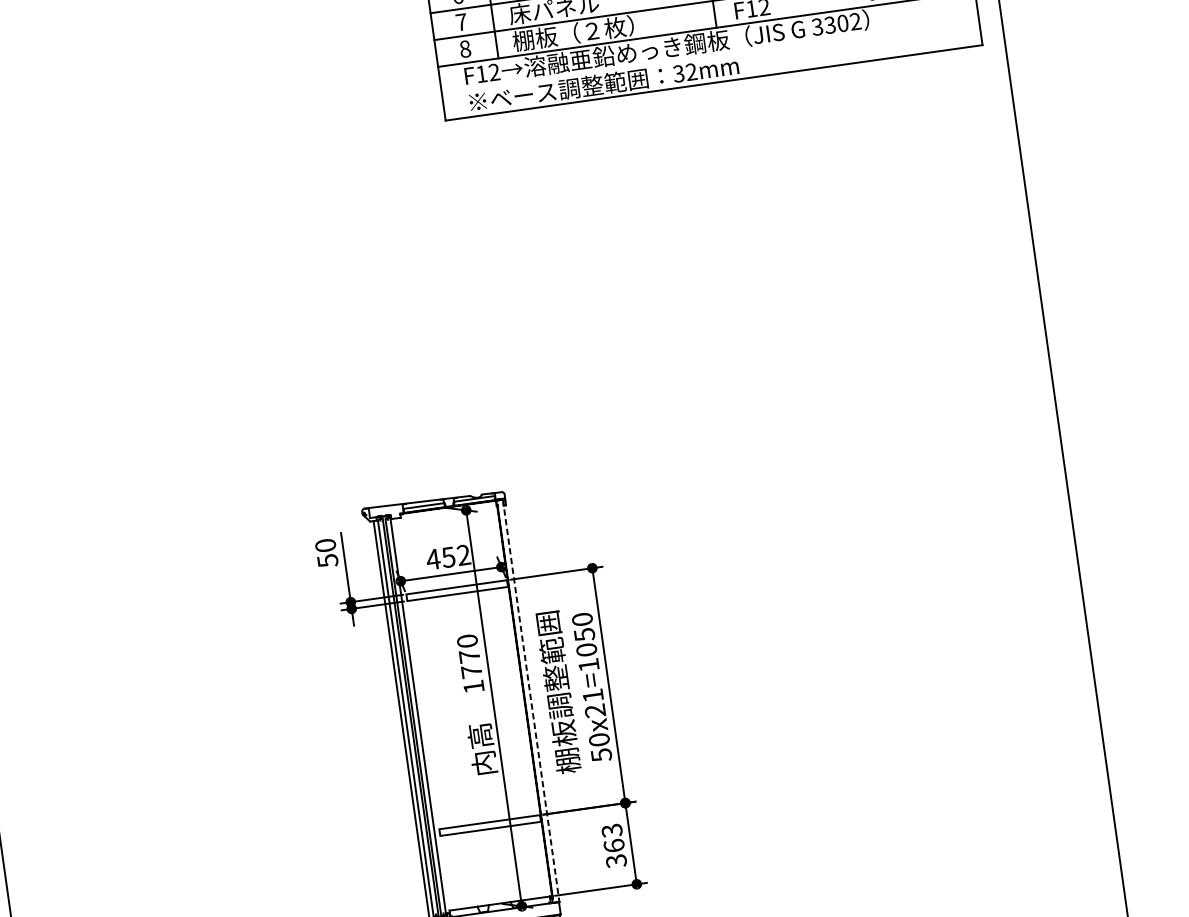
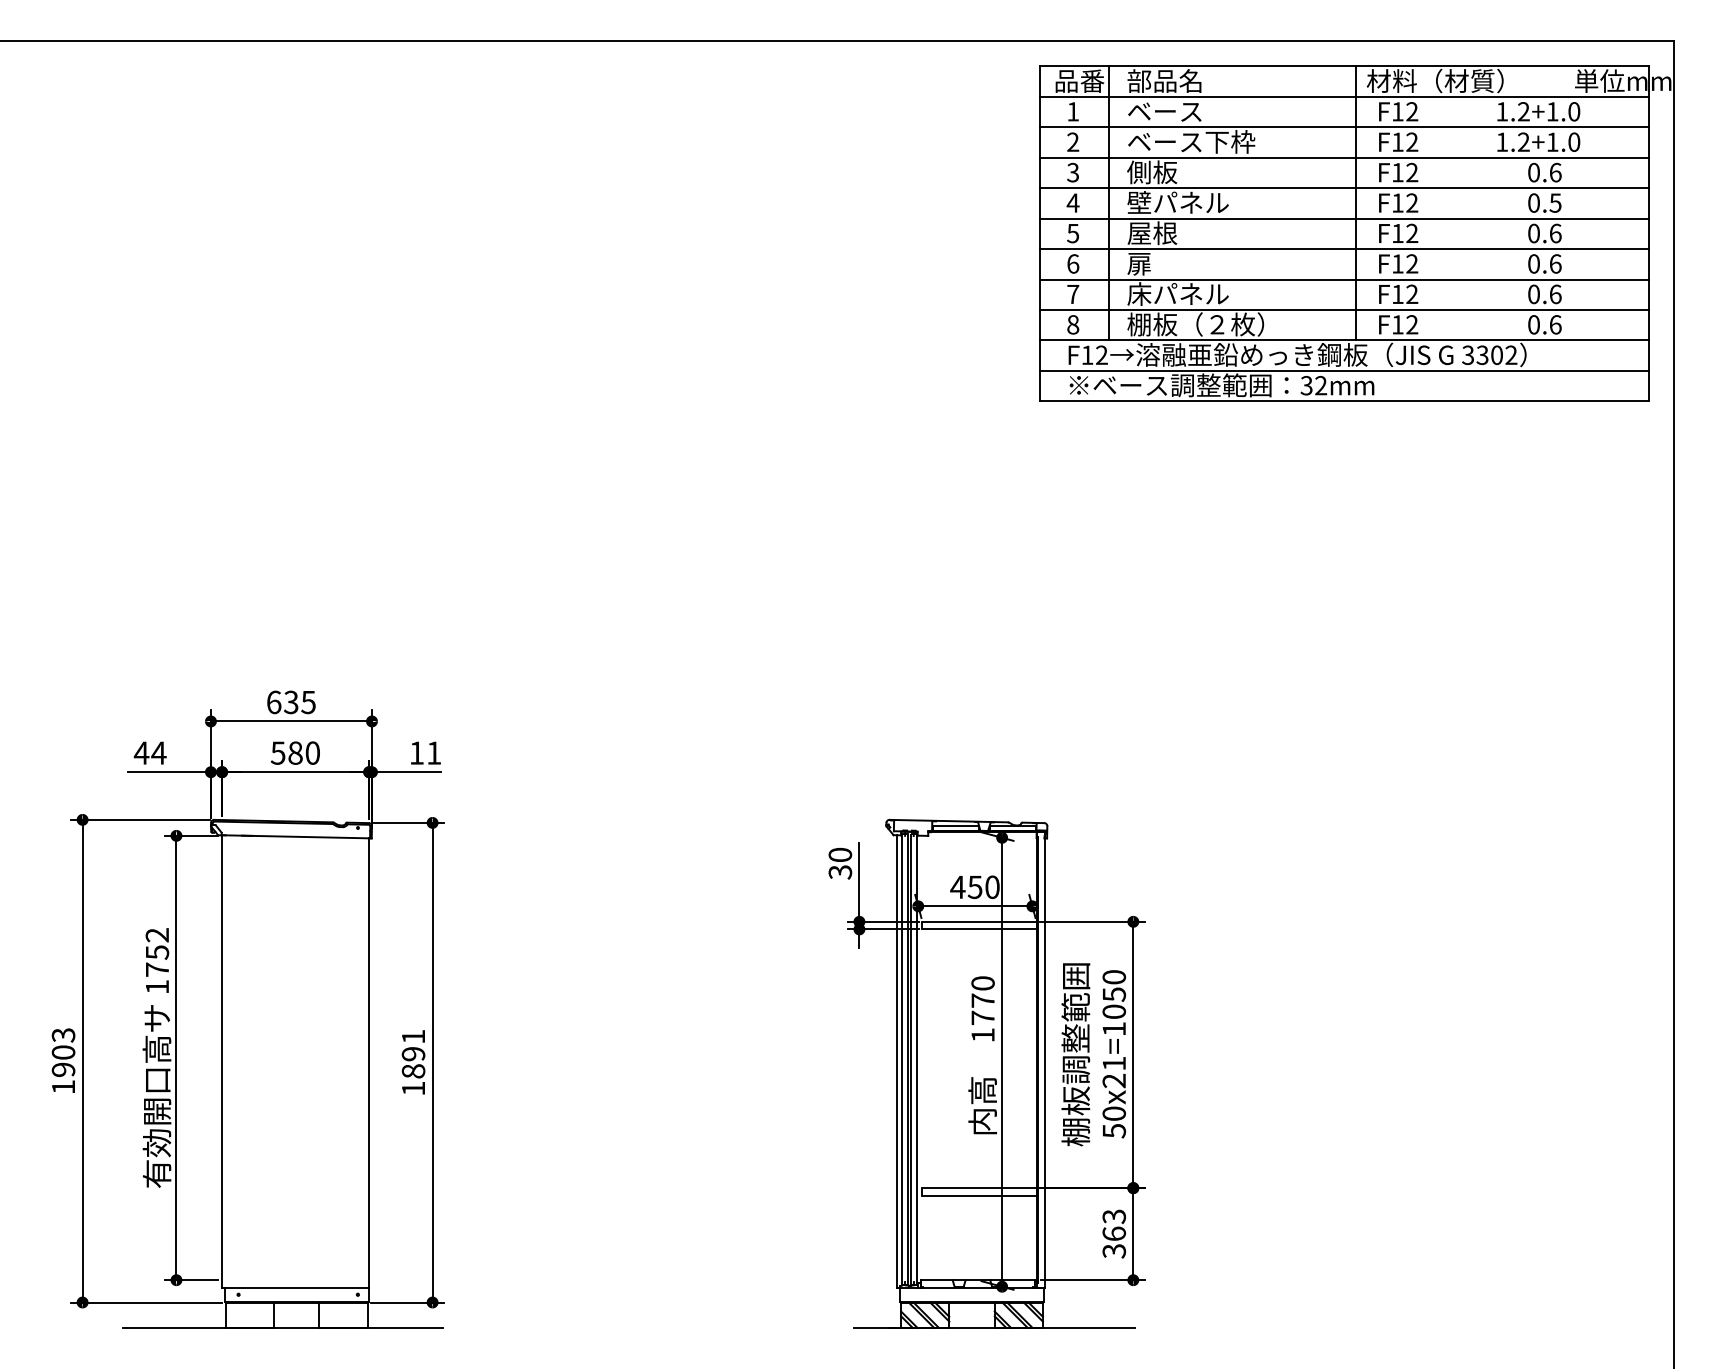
line: (710, 55) -> (1344, 370), added
text: (463, 555) -> (992, 887), 452 -> 450
text: (327, 561) -> (839, 872), 50 -> 30
line: (531, 701) -> (1044, 1060), dashed -> solid

